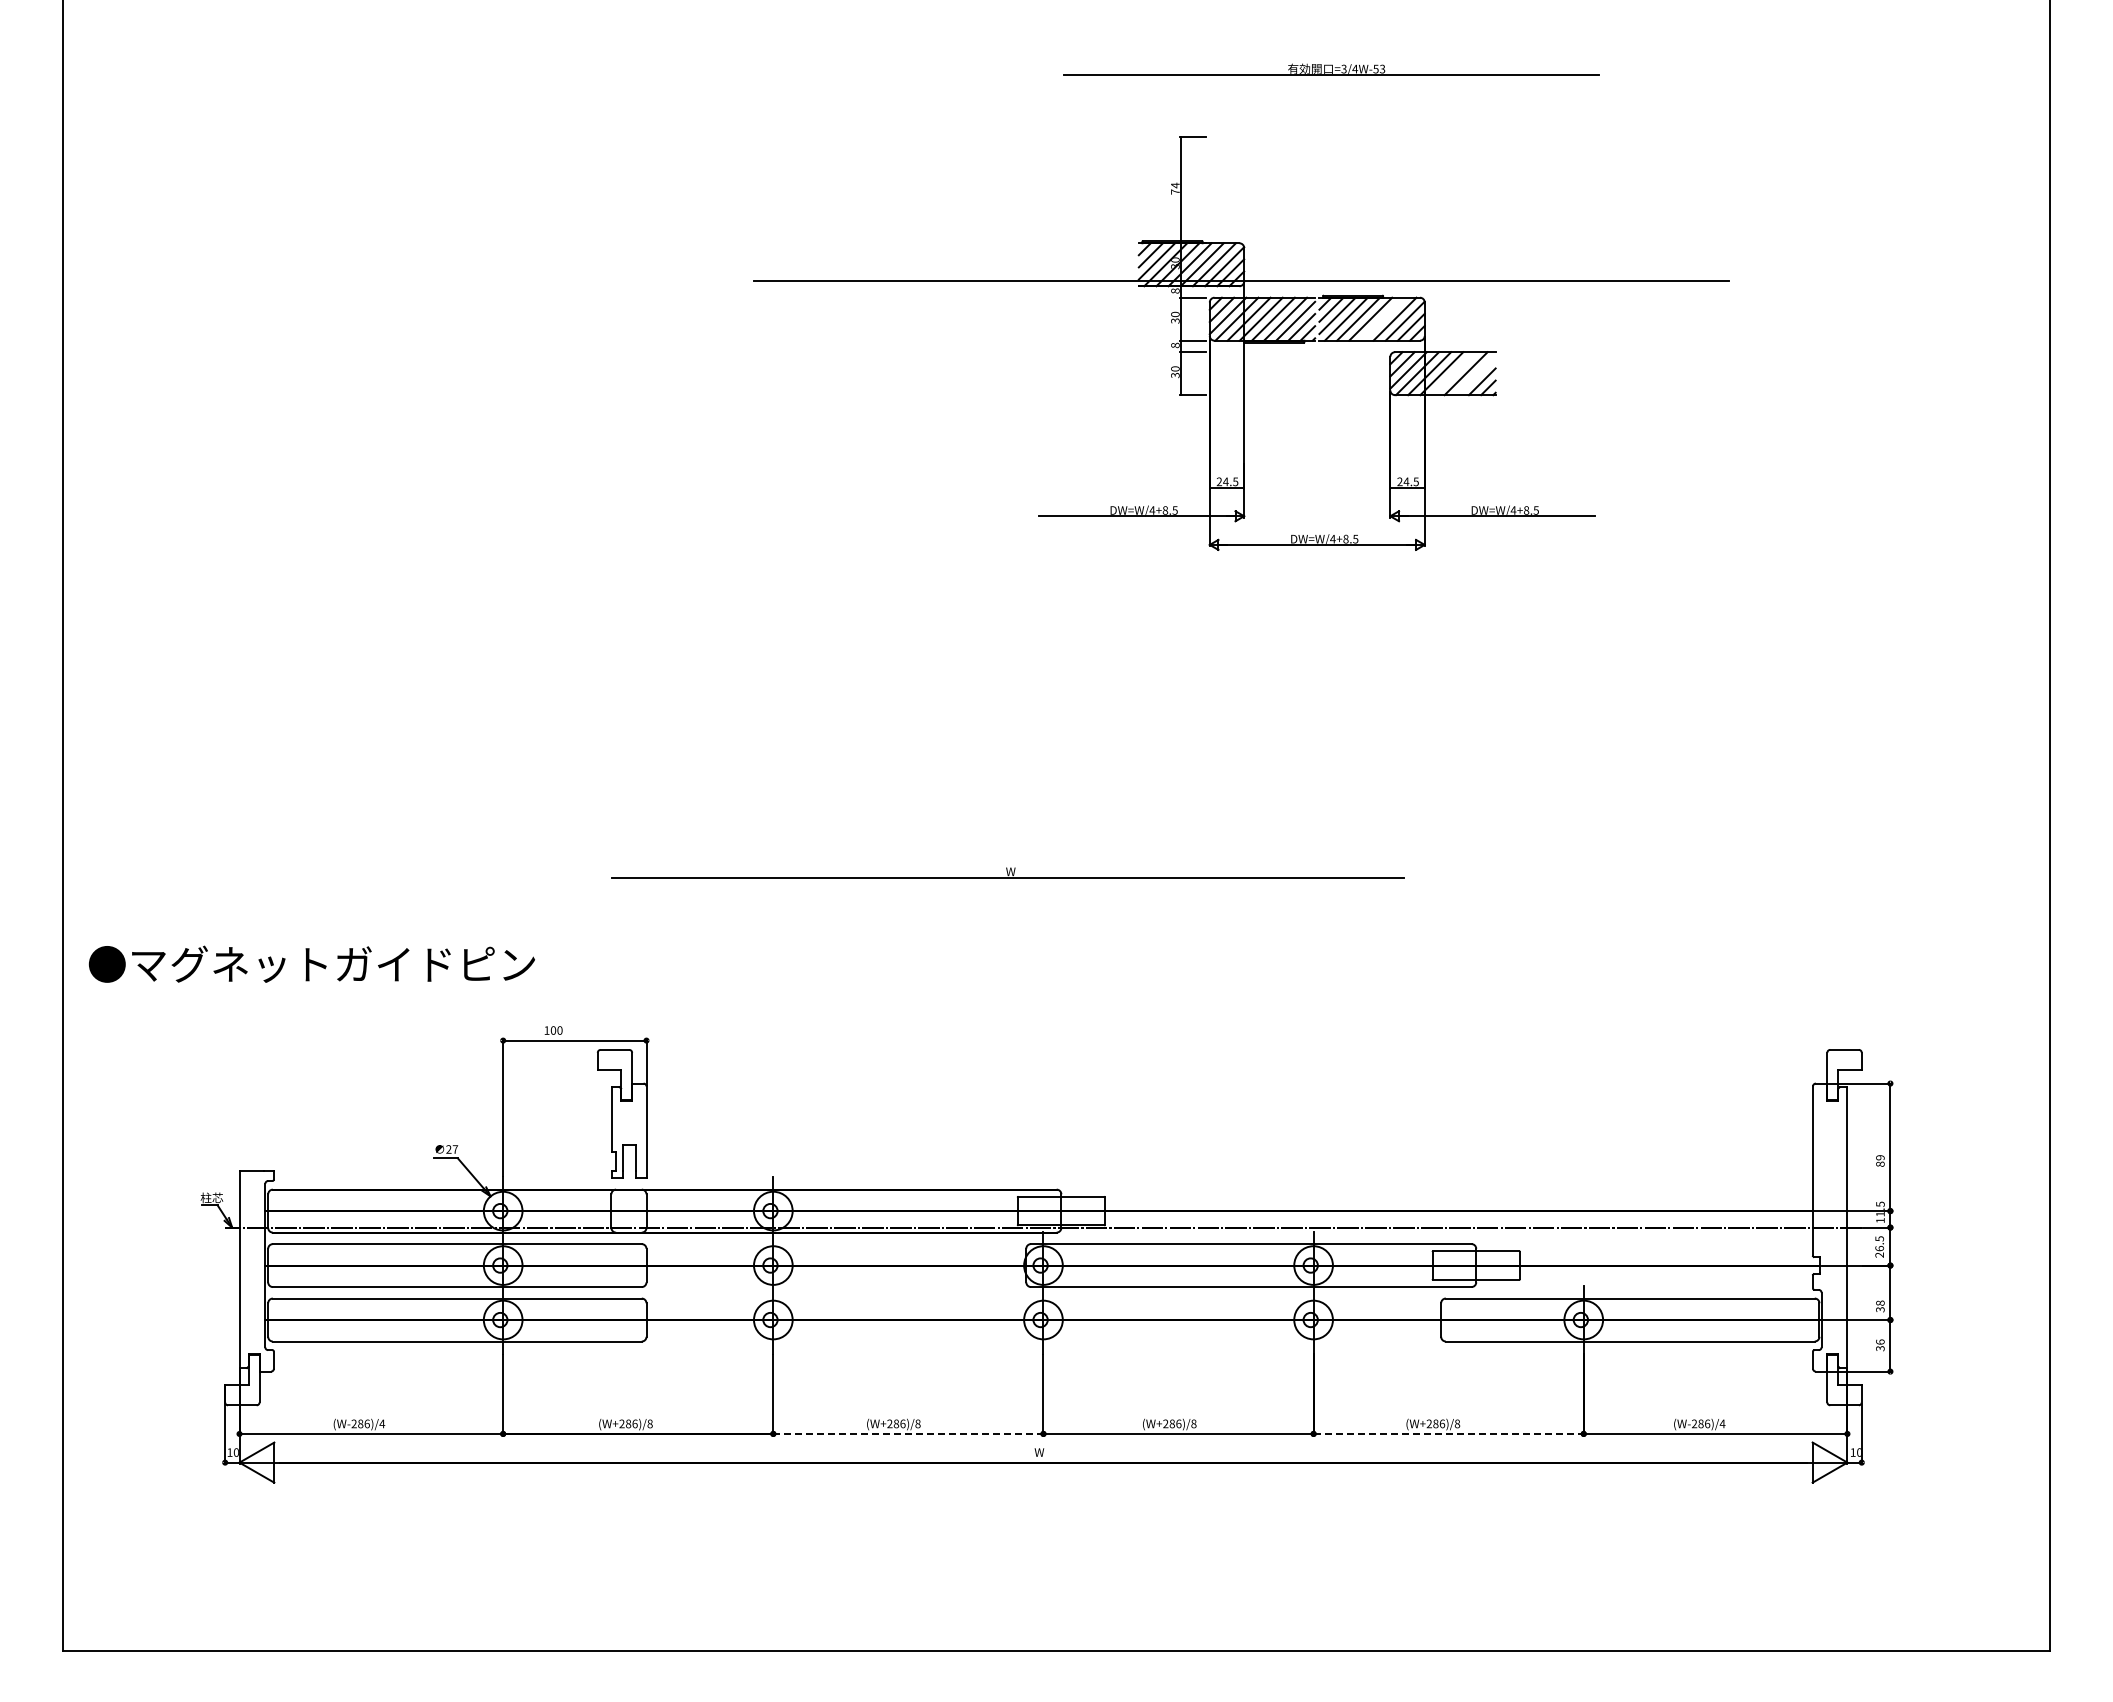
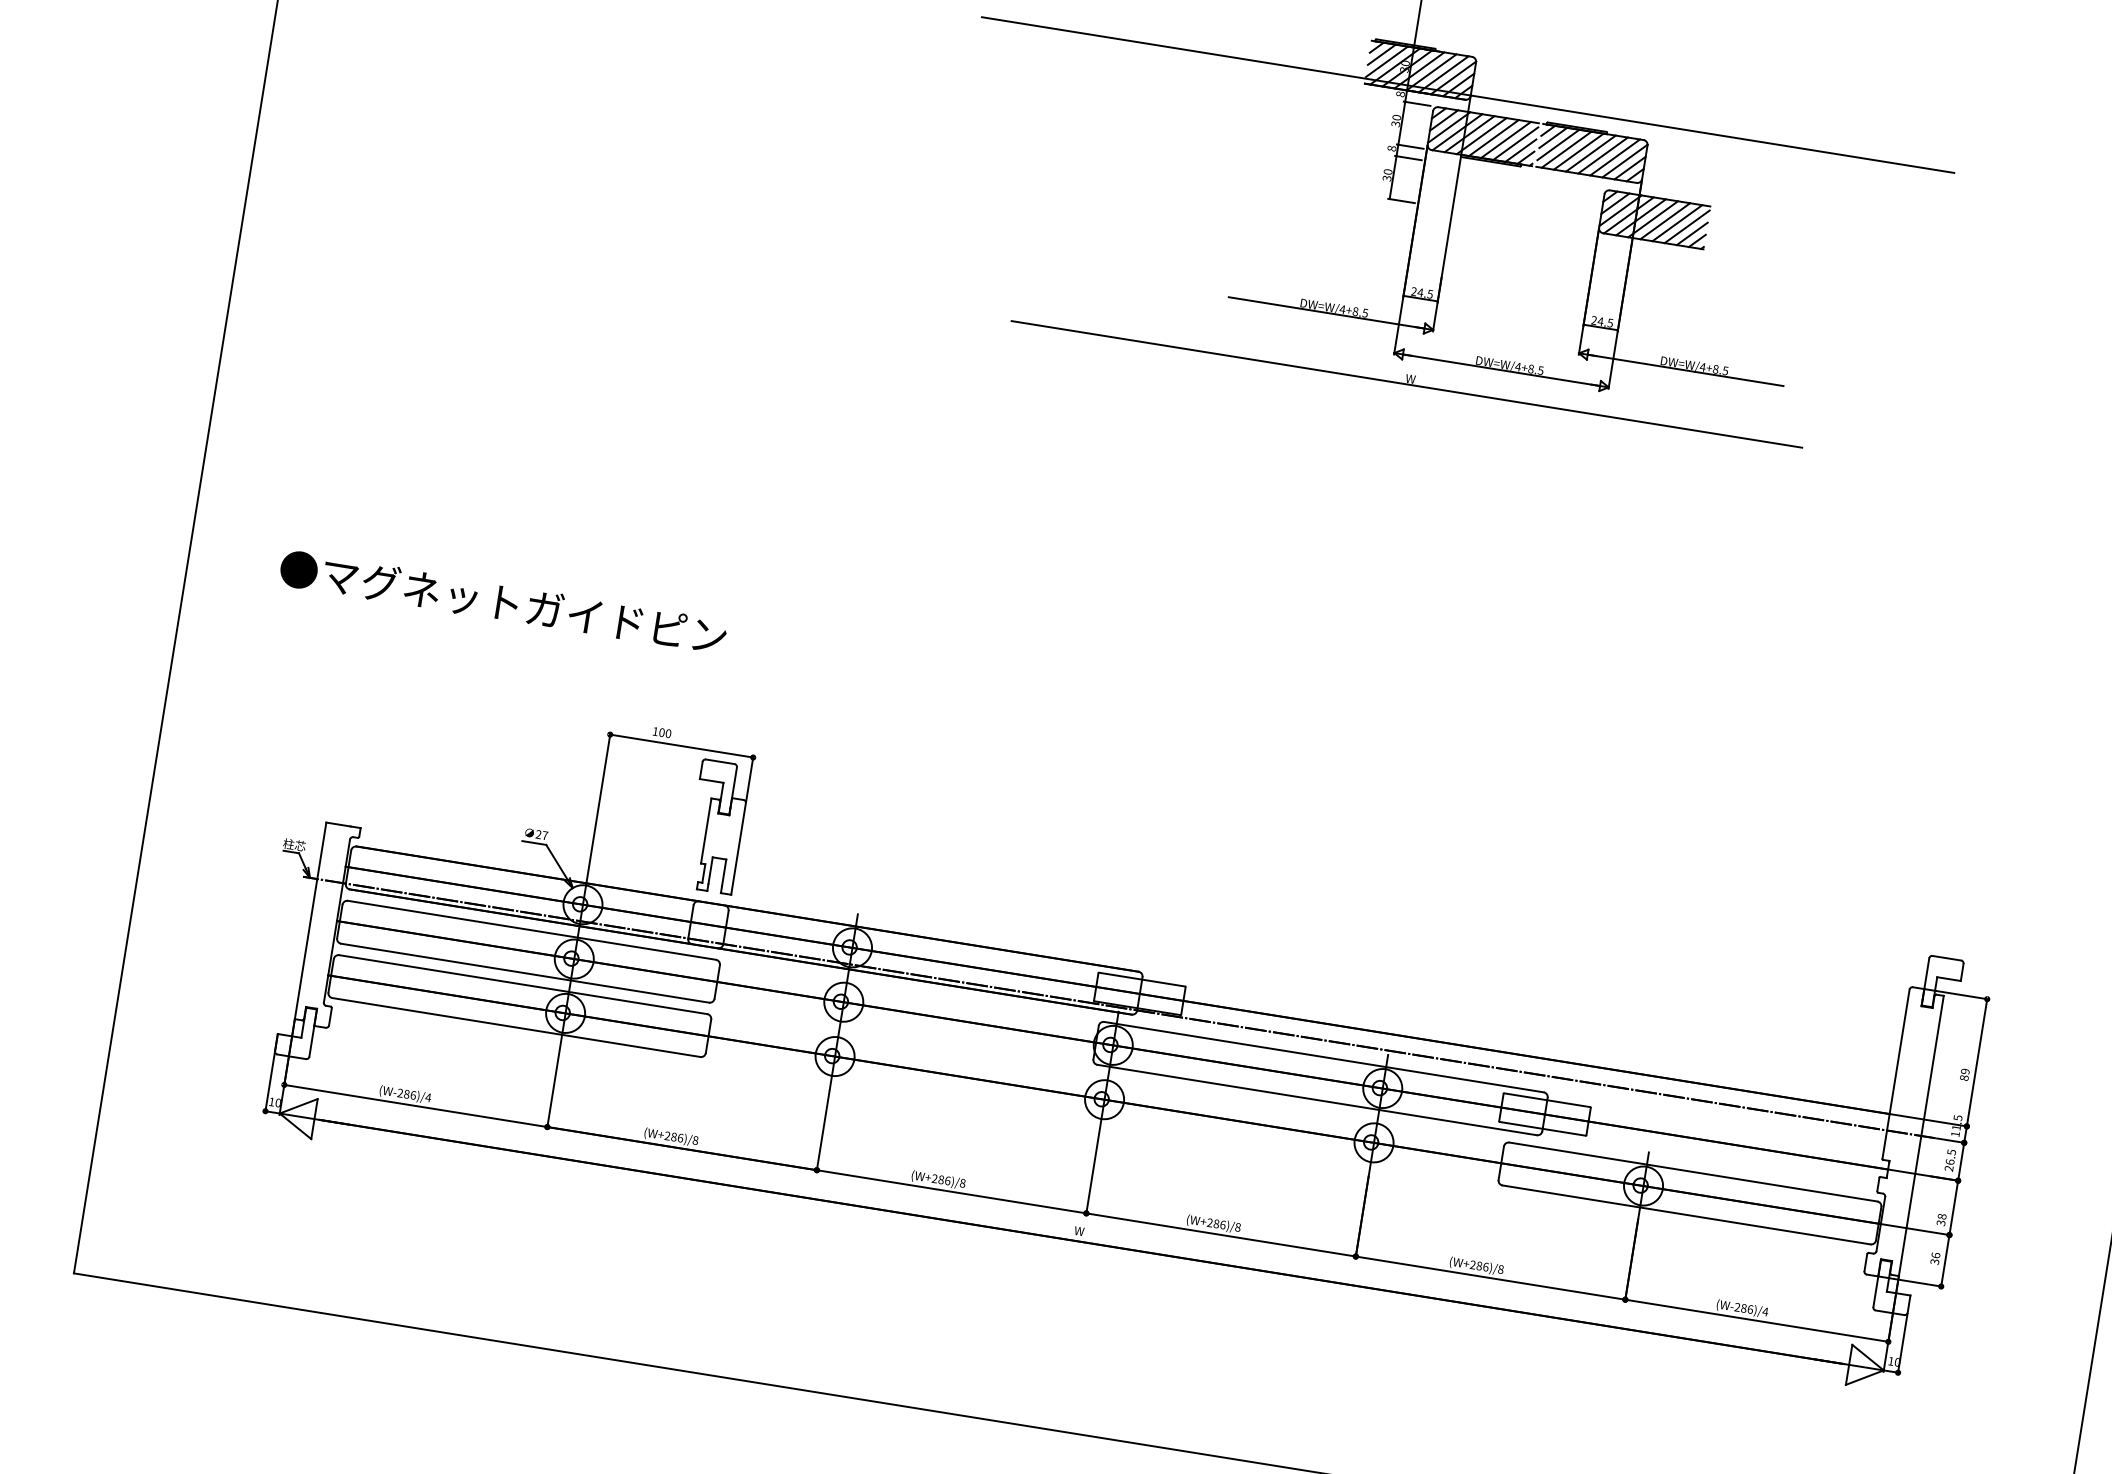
line: (1382, 318) -> (1602, 154), added
line: (1453, 373) -> (1664, 220), added
line: (1475, 375) -> (1686, 226), added
part: (1007, 872) -> (1407, 379), moved
text: (311, 963) -> (502, 601), moved
line: (908, 1433) -> (951, 1191), dashed -> solid
line: (1449, 1433) -> (1491, 1277), dashed -> solid

